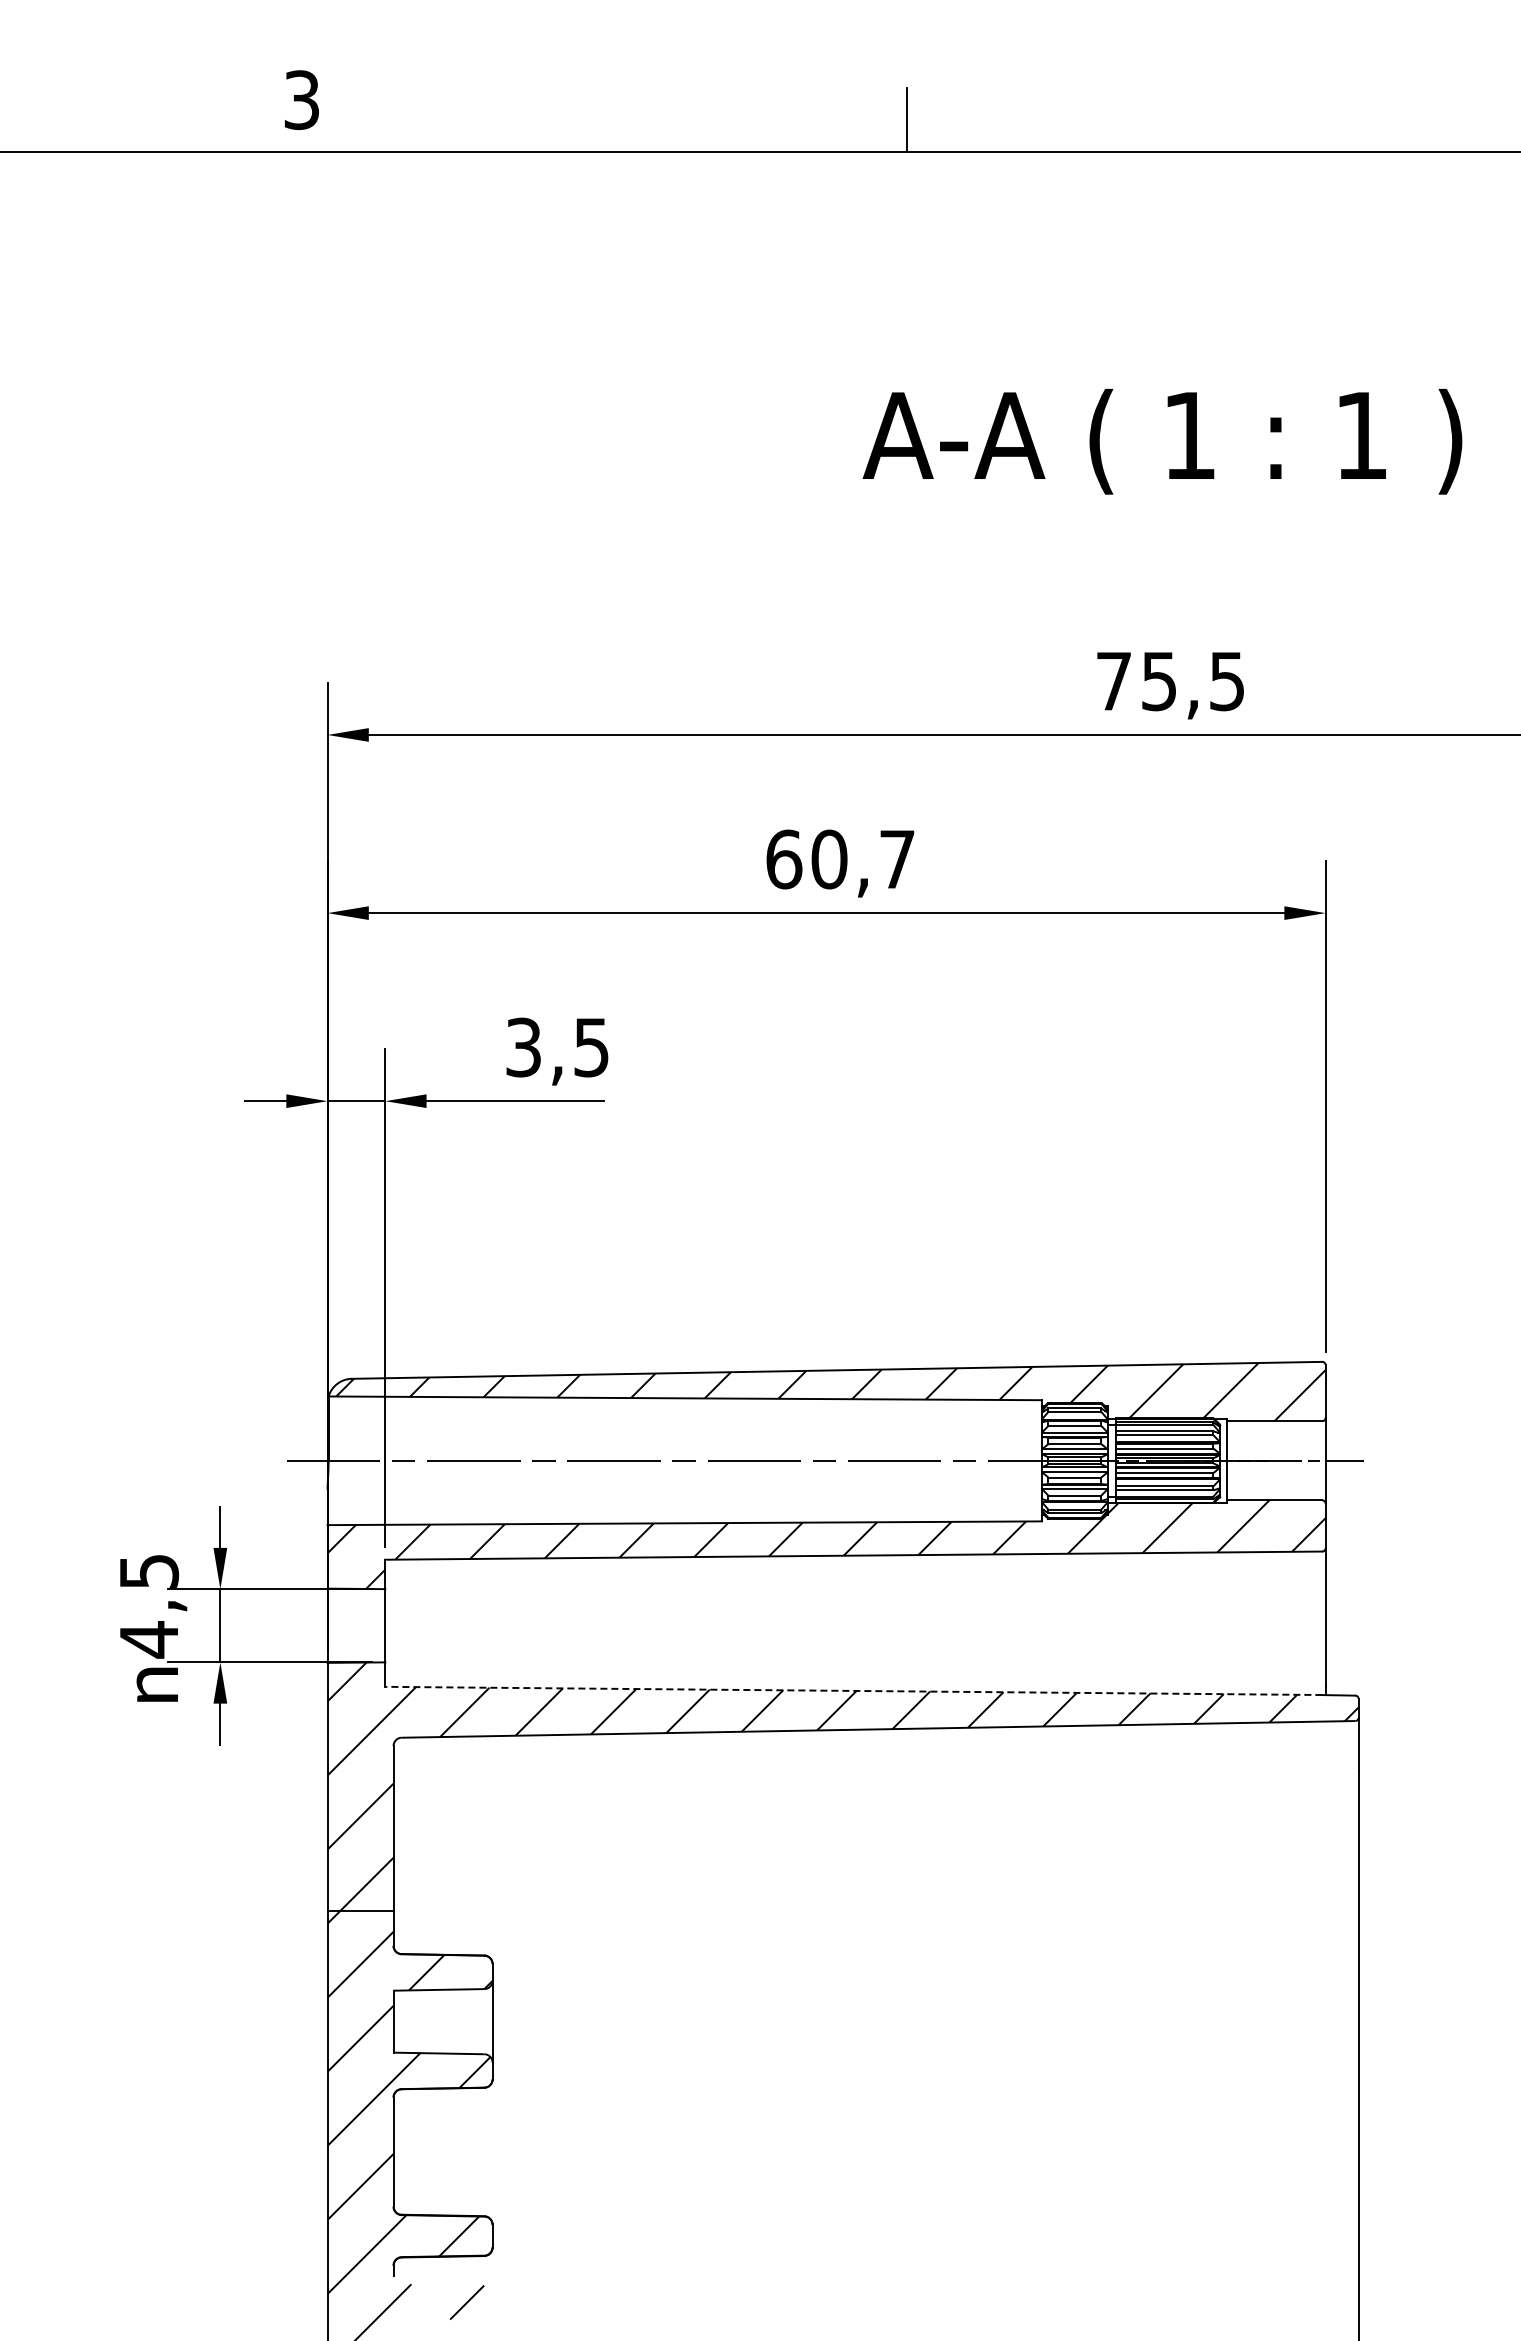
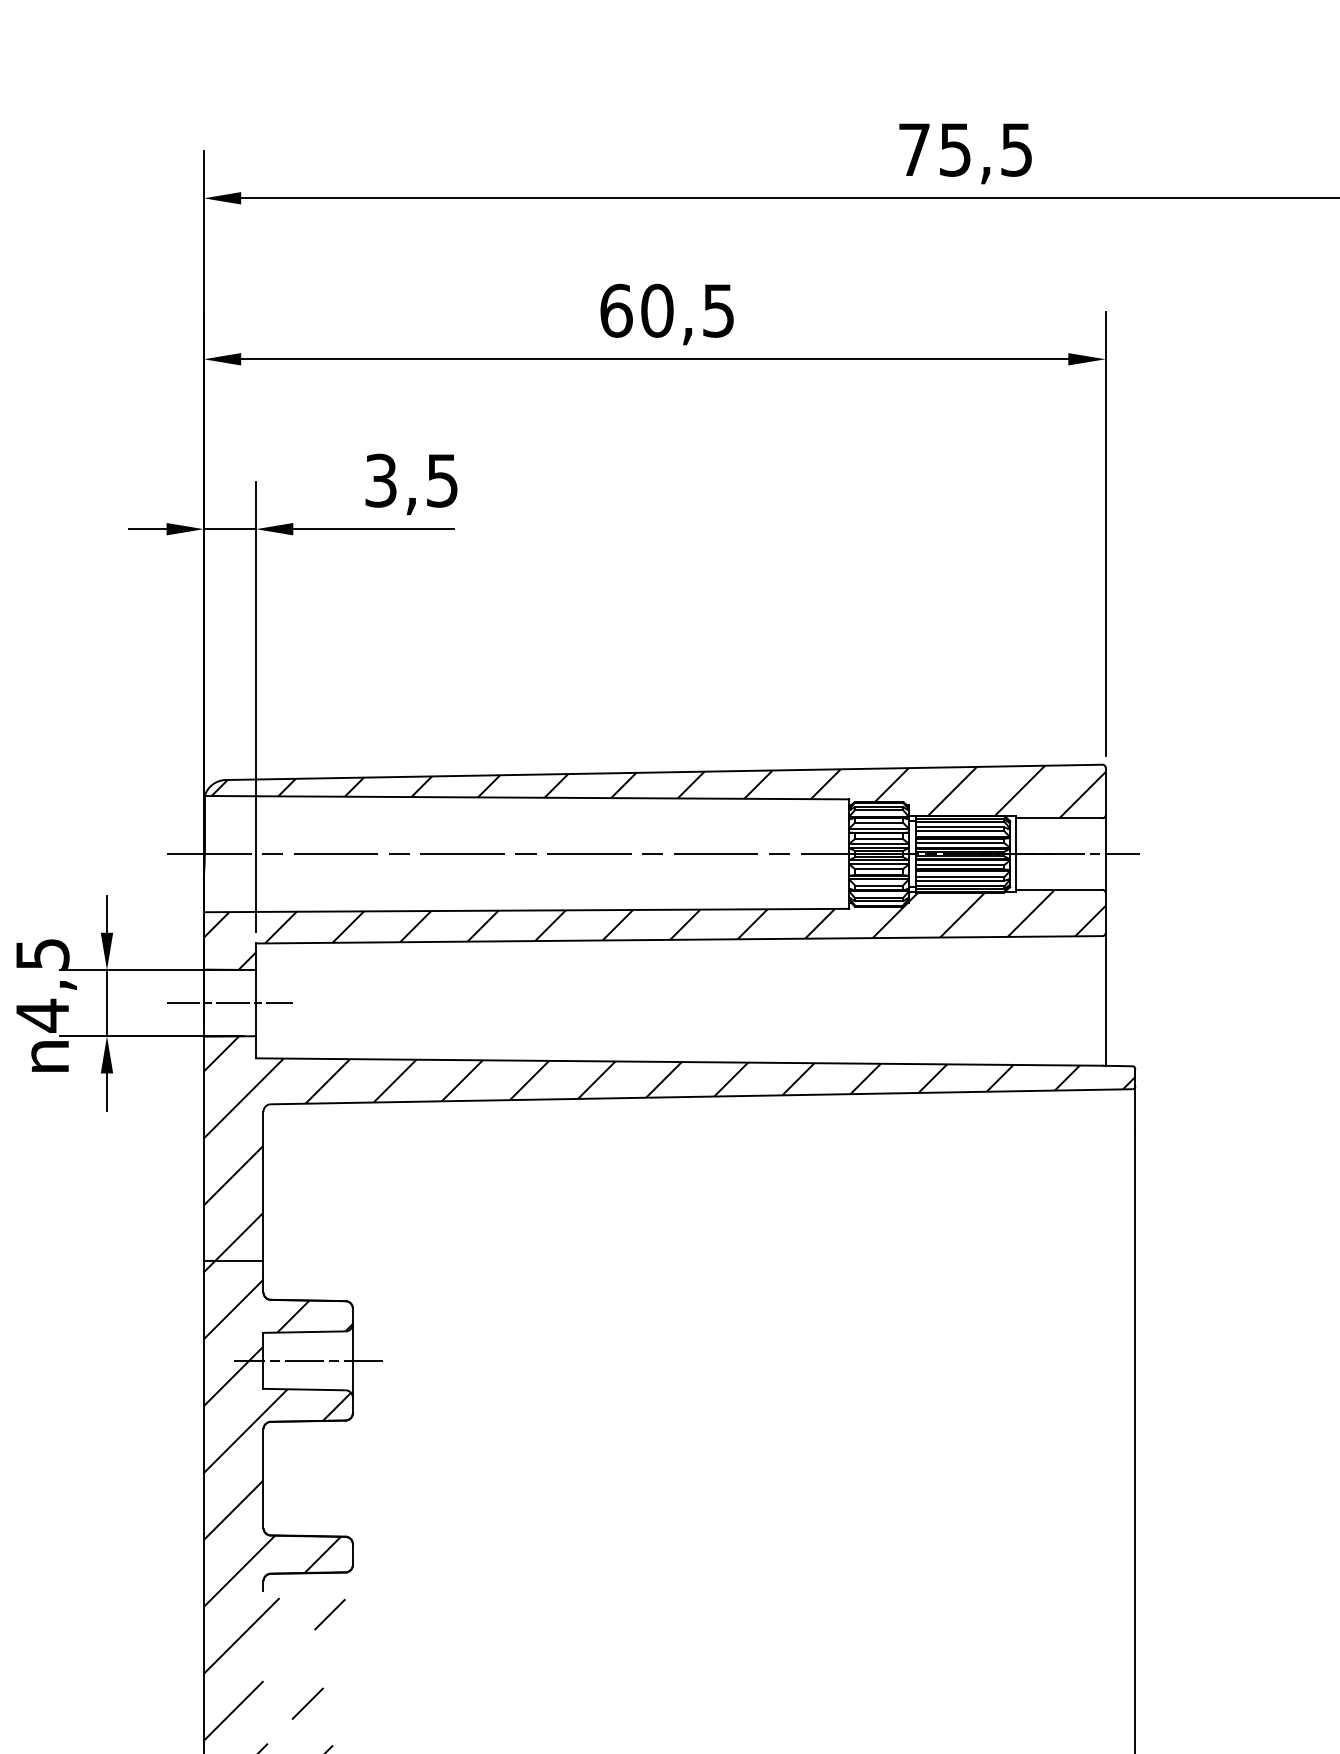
text: (897, 859) -> (718, 310), 60,7 -> 60,5
line: (356, 1625) -> (229, 1002), added
line: (853, 1690) -> (679, 1061), dashed -> solid
line: (442, 2021) -> (307, 1360), added

